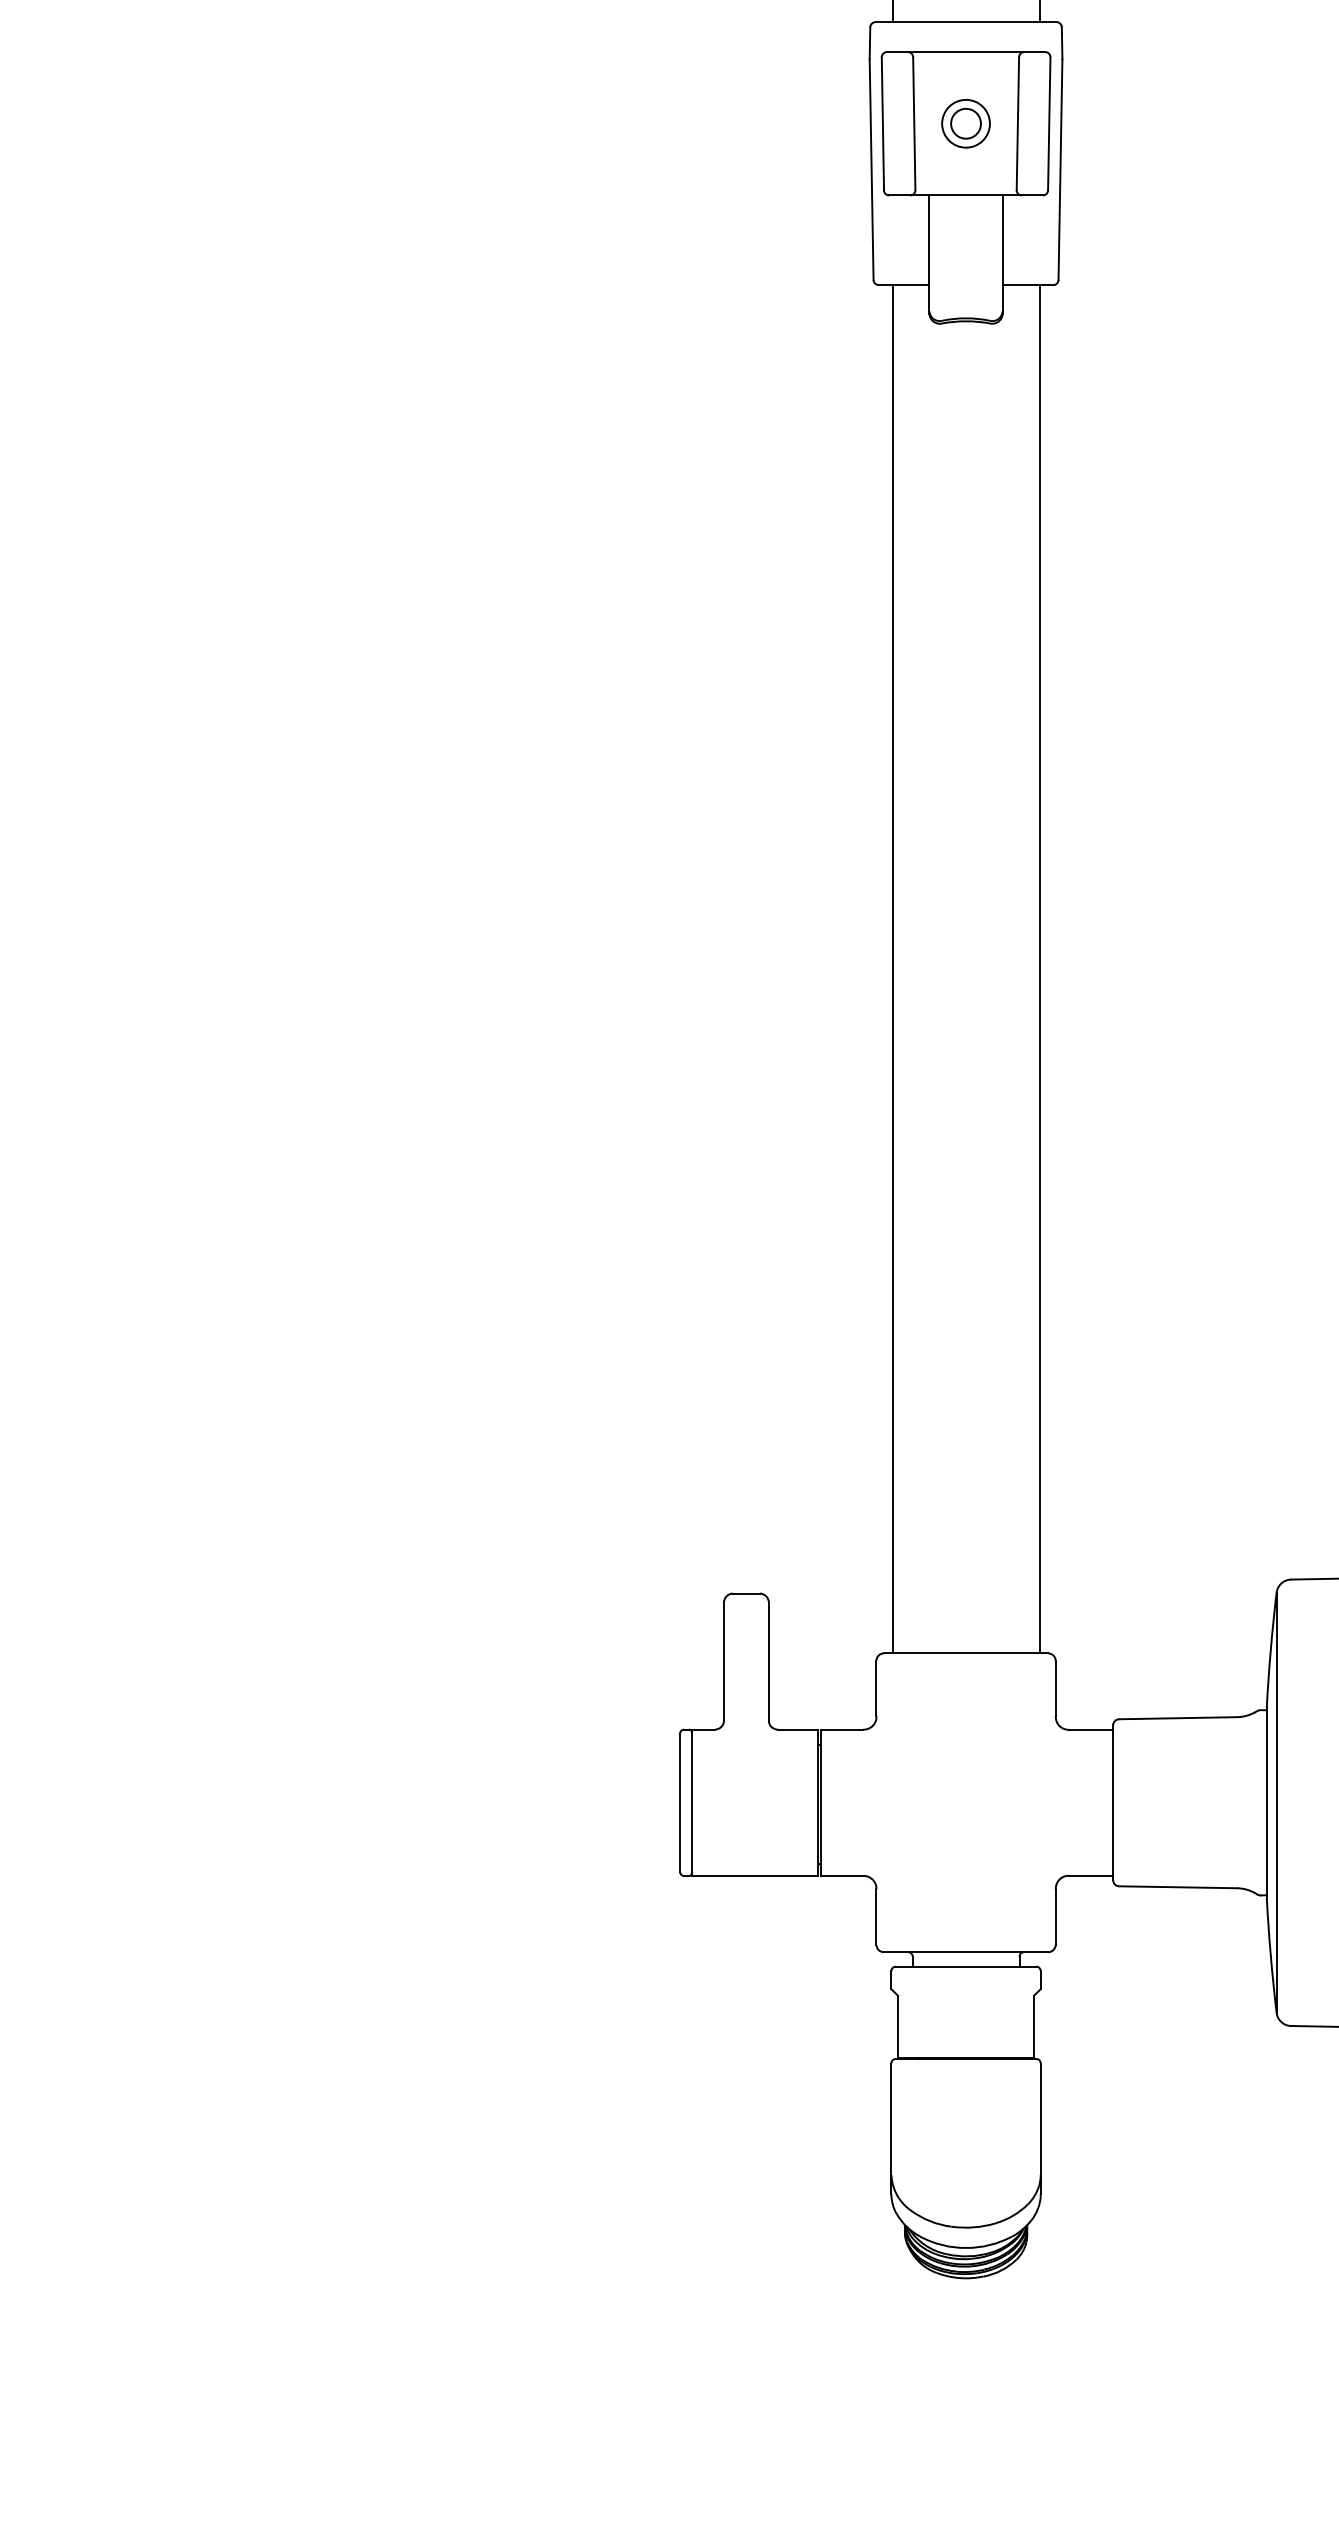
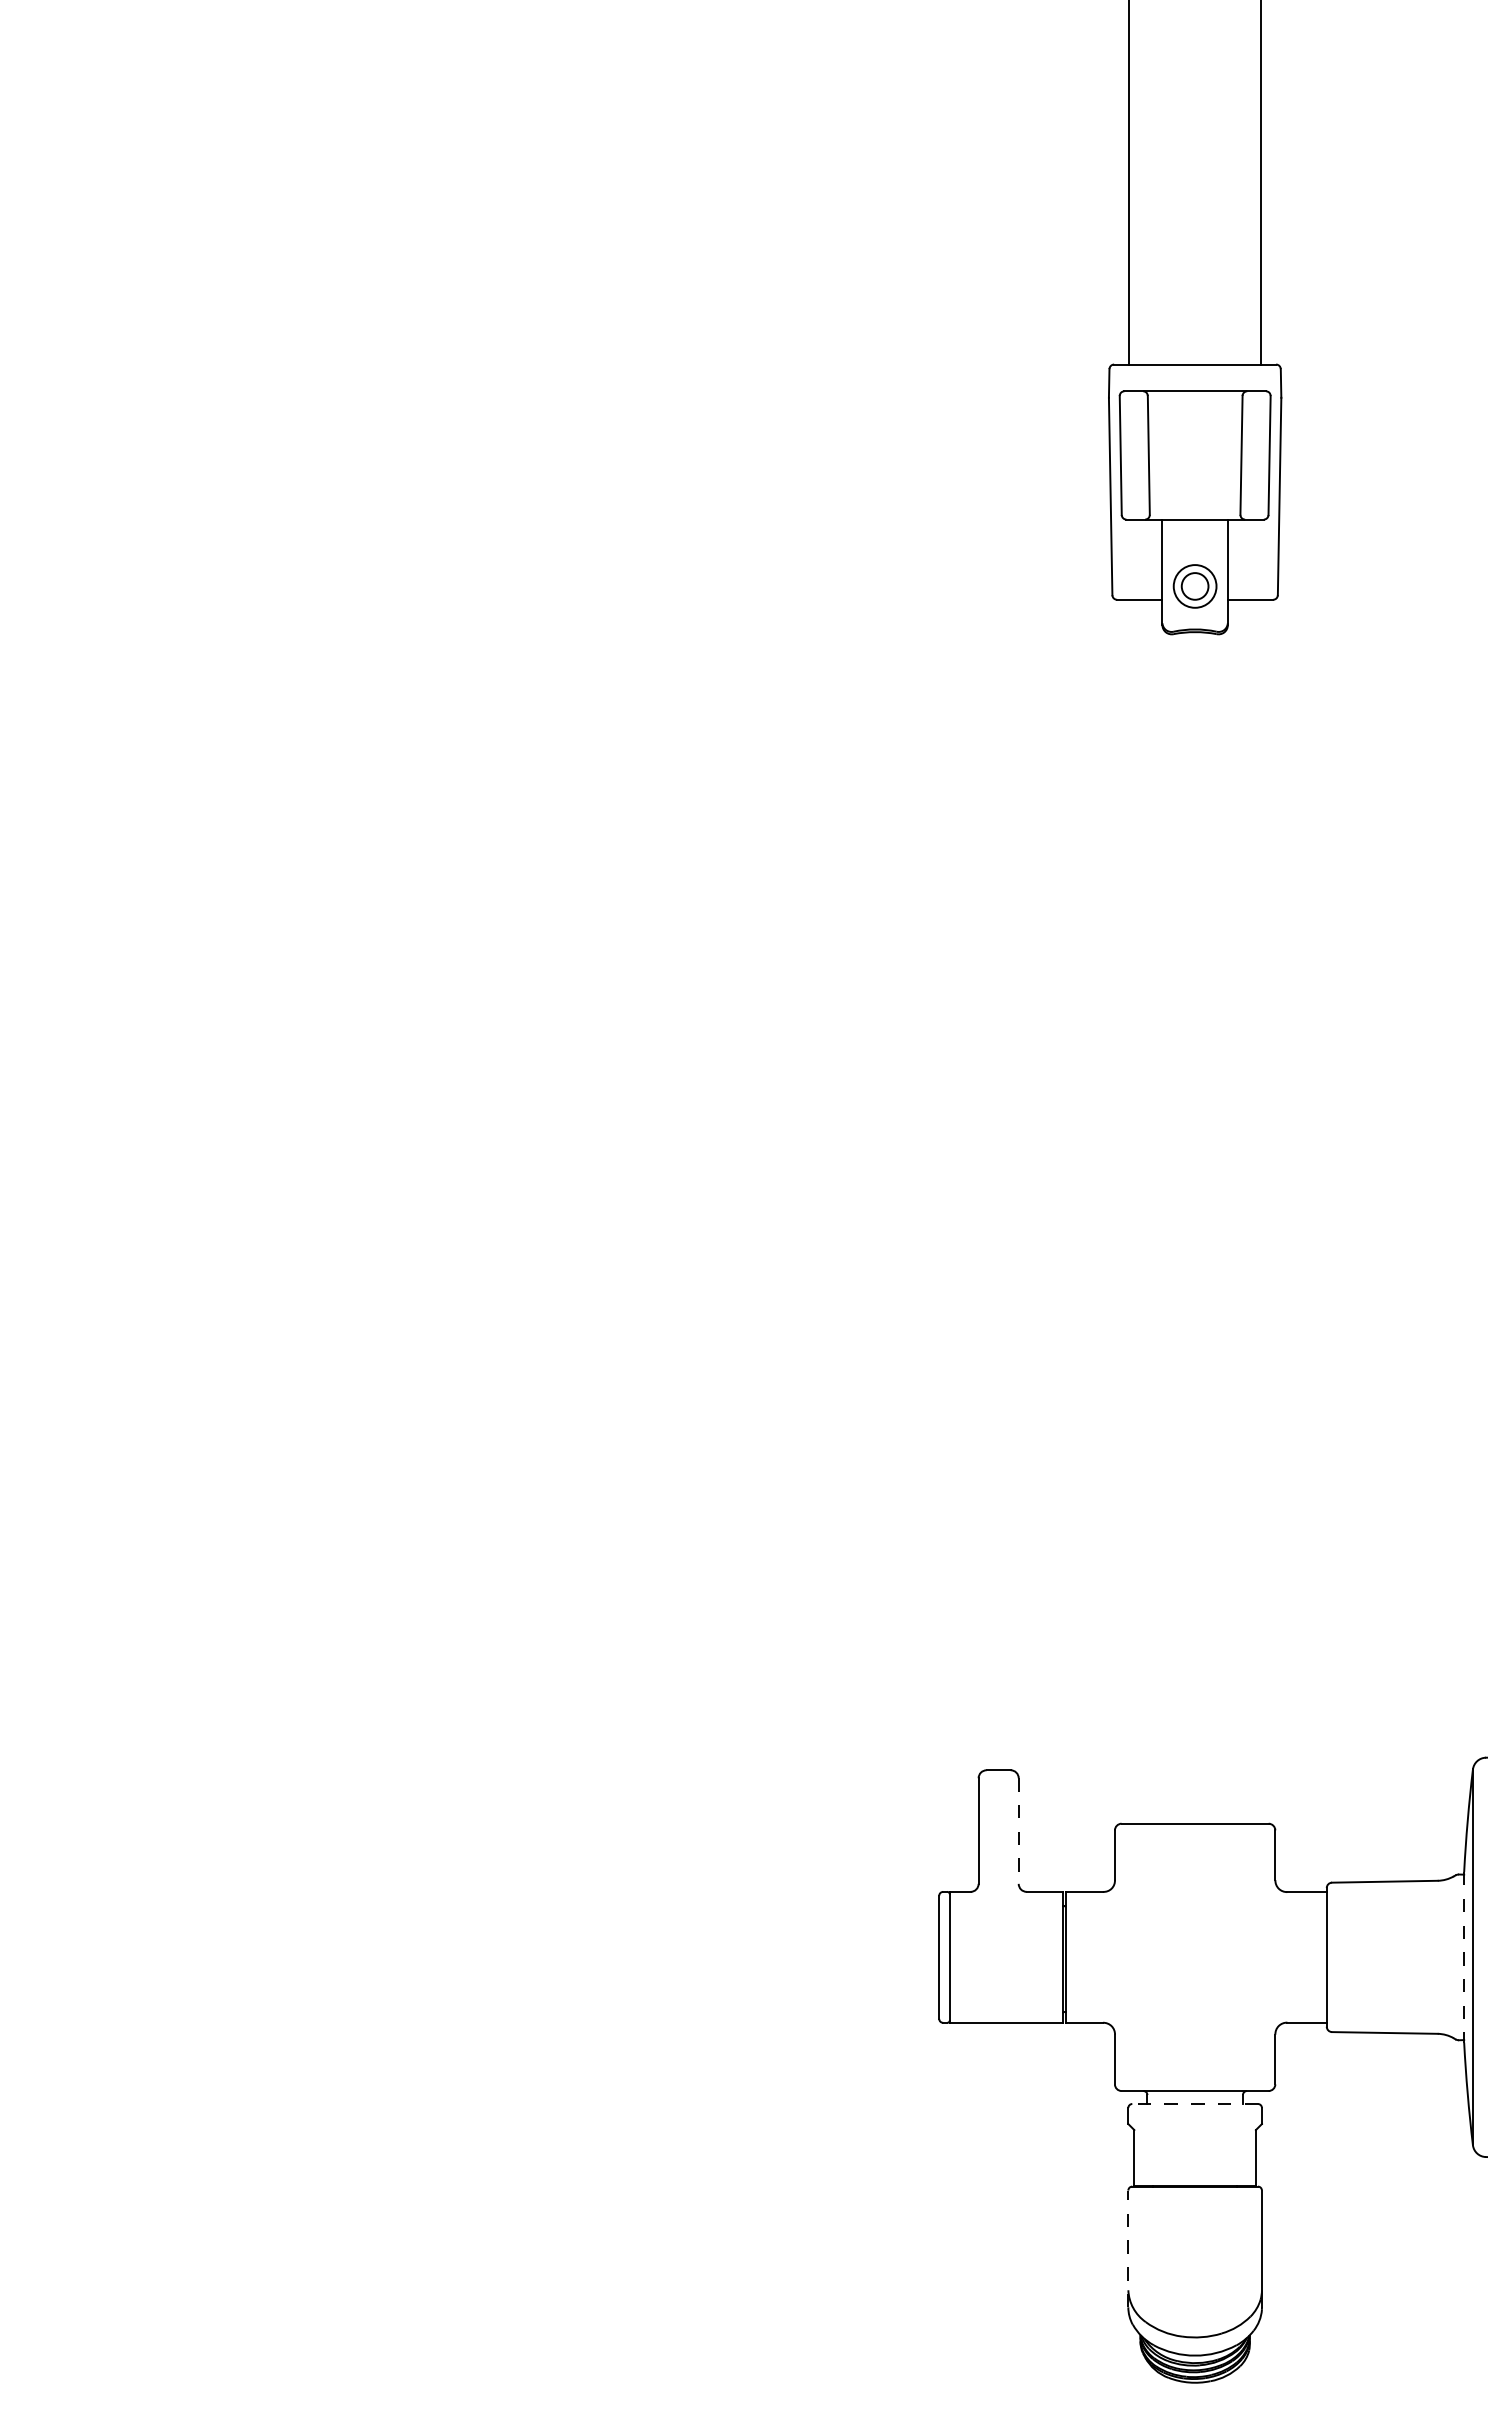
part: (965, 123) -> (1194, 586), moved
line: (892, 968) -> (1129, 1211), removed
line: (1039, 968) -> (1260, 1211), removed
line: (768, 1662) -> (1018, 1831), solid -> dashed
line: (1267, 1802) -> (1464, 1957), solid -> dashed
line: (966, 1966) -> (1195, 2103), solid -> dashed
line: (891, 2128) -> (1128, 2248), solid -> dashed

